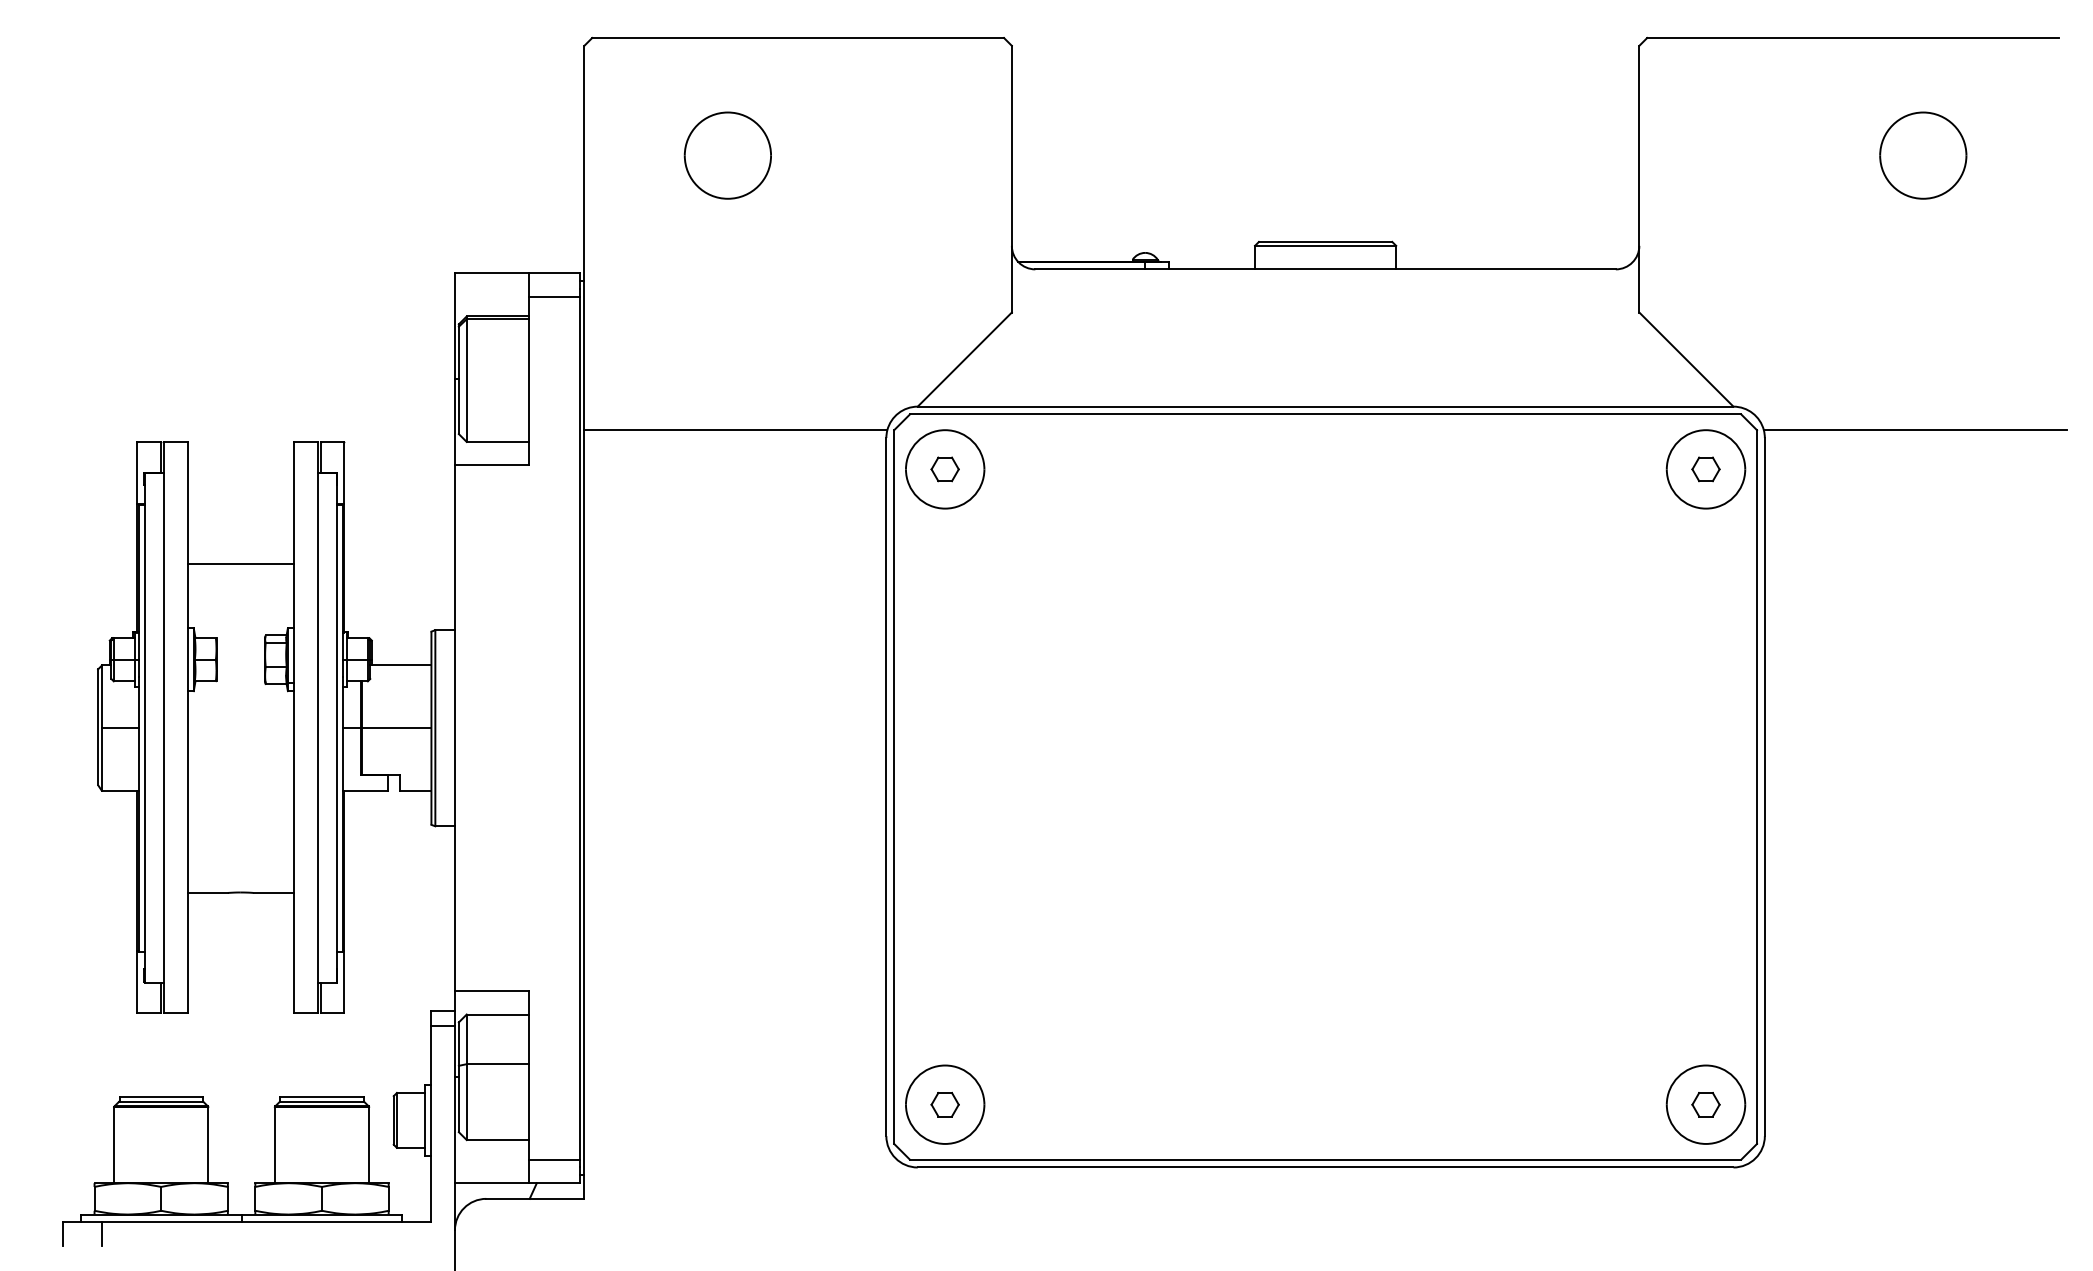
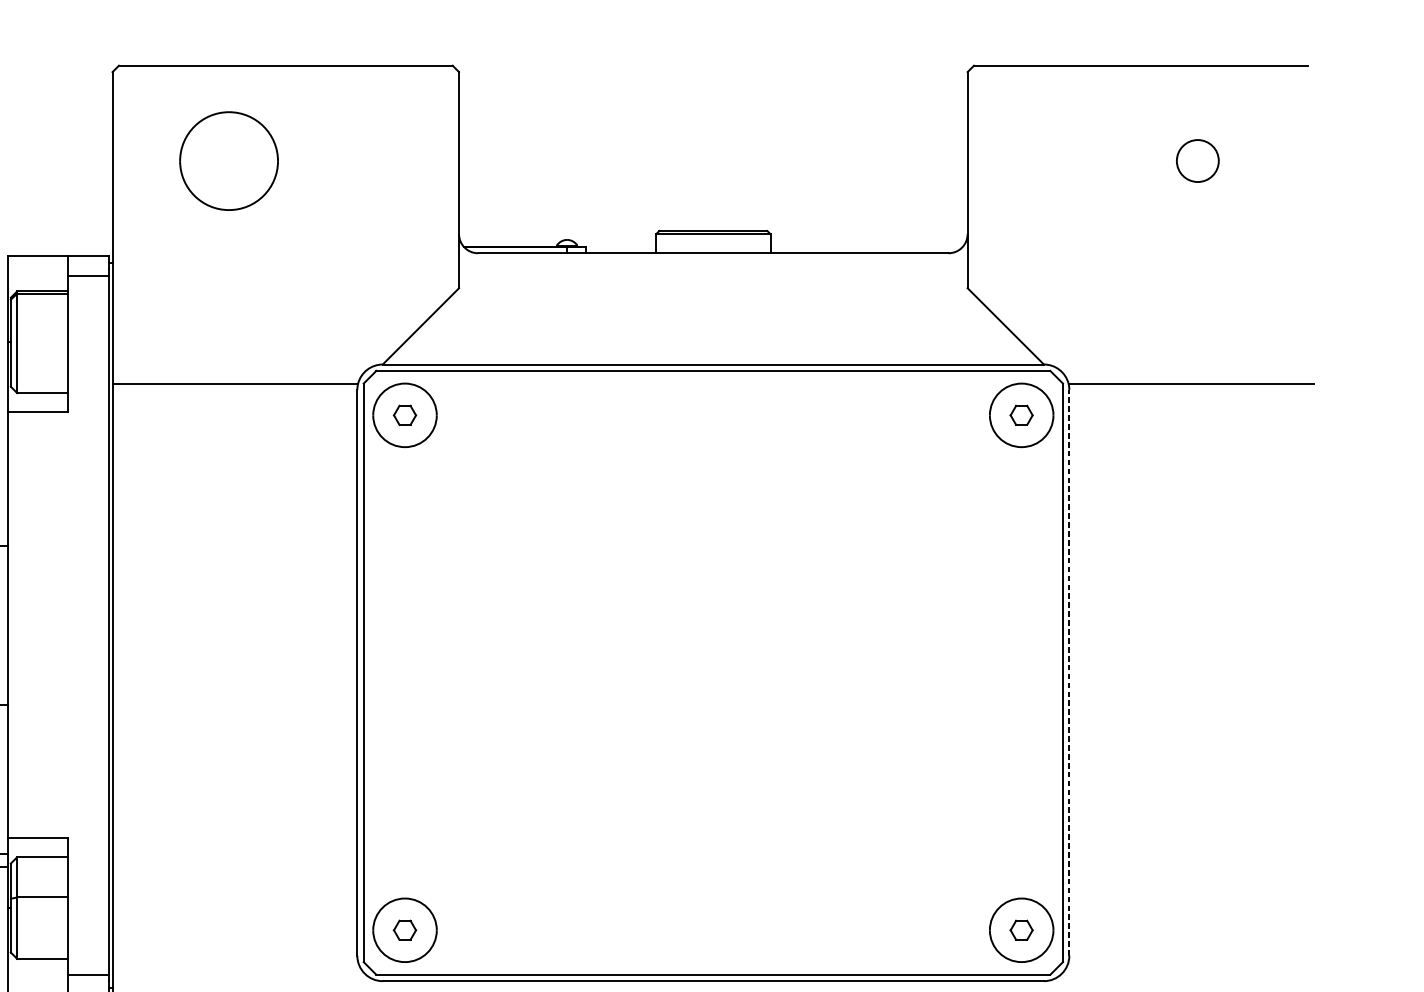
part: (727, 155) -> (228, 160), size x1.4
part: (1923, 155) -> (1197, 160), size x0.6
line: (1764, 786) -> (1069, 672), solid -> dashed

